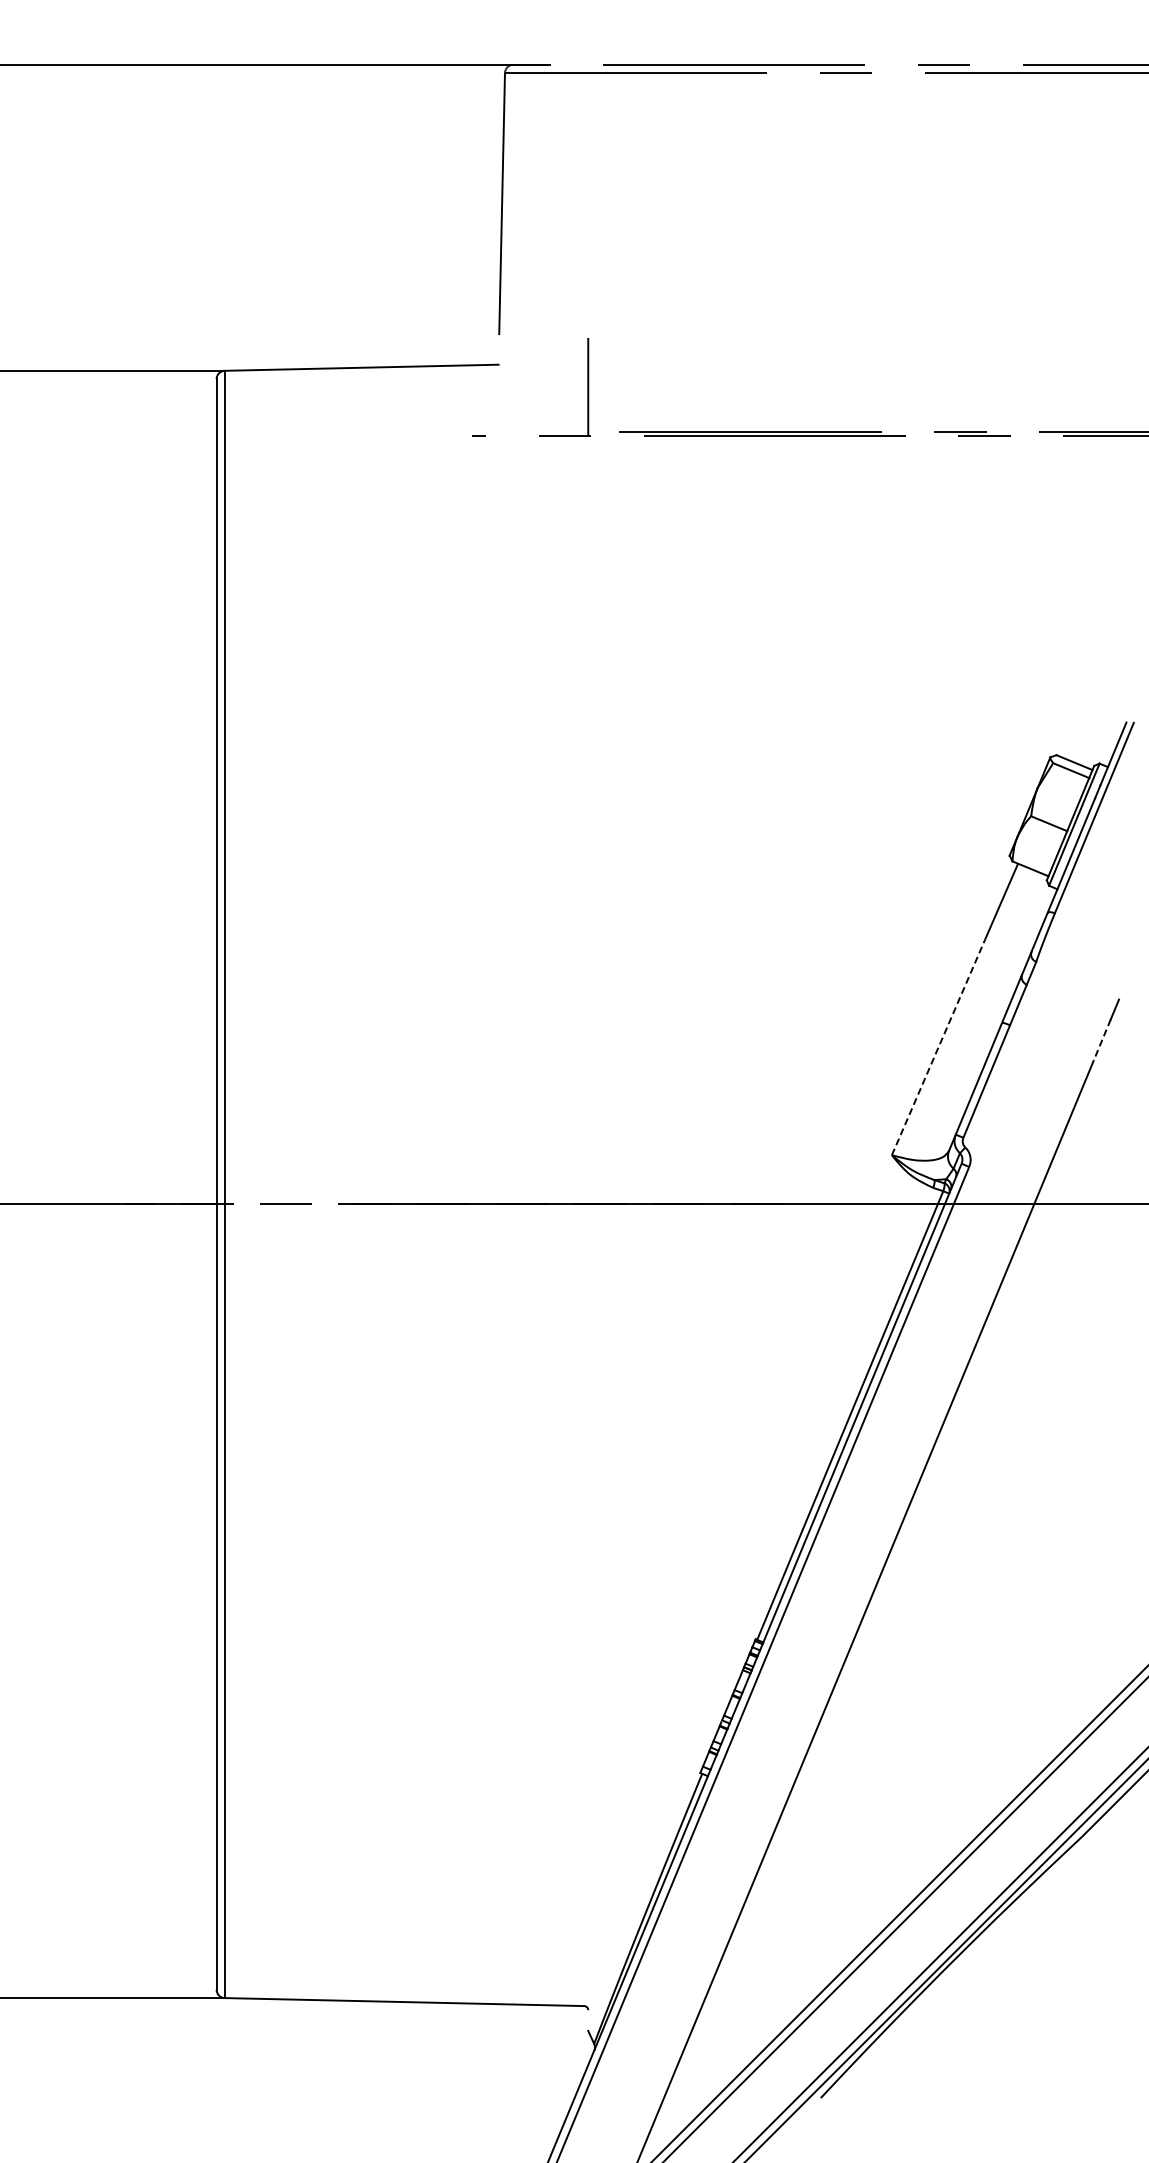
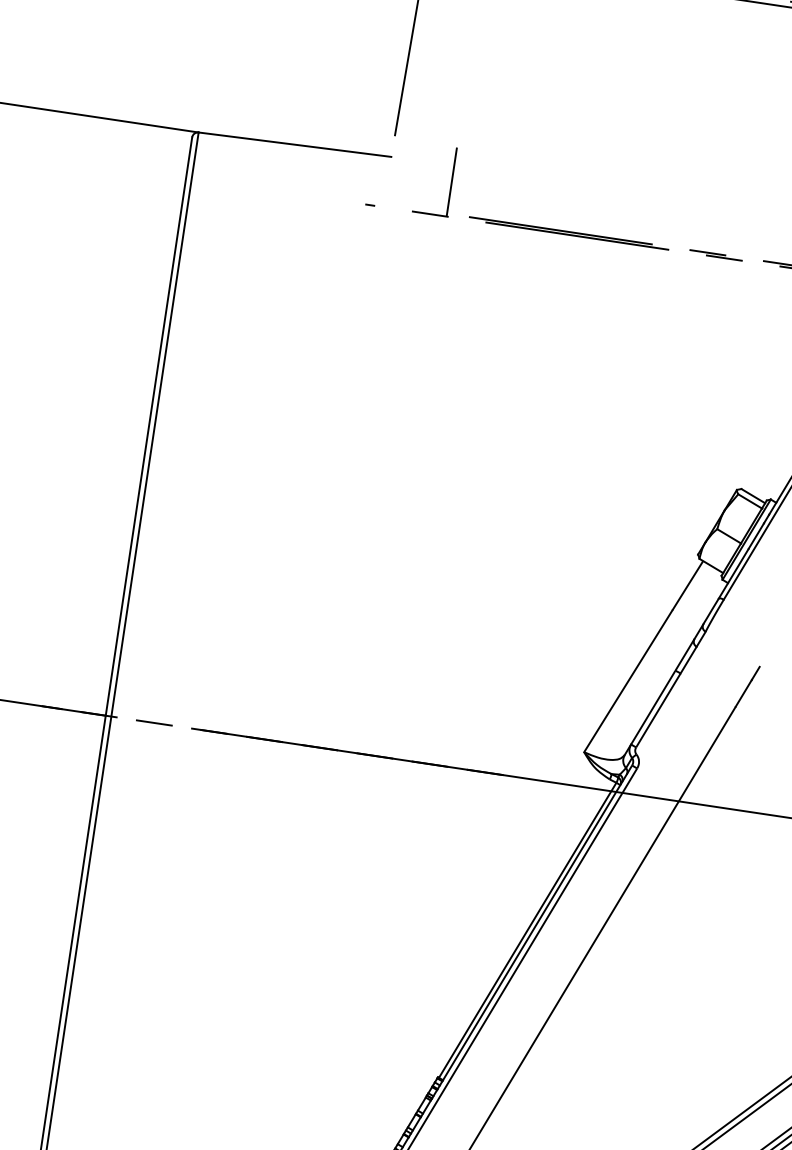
line: (1102, 1039) -> (743, 693), dashed -> solid
line: (938, 1047) -> (628, 681), dashed -> solid

